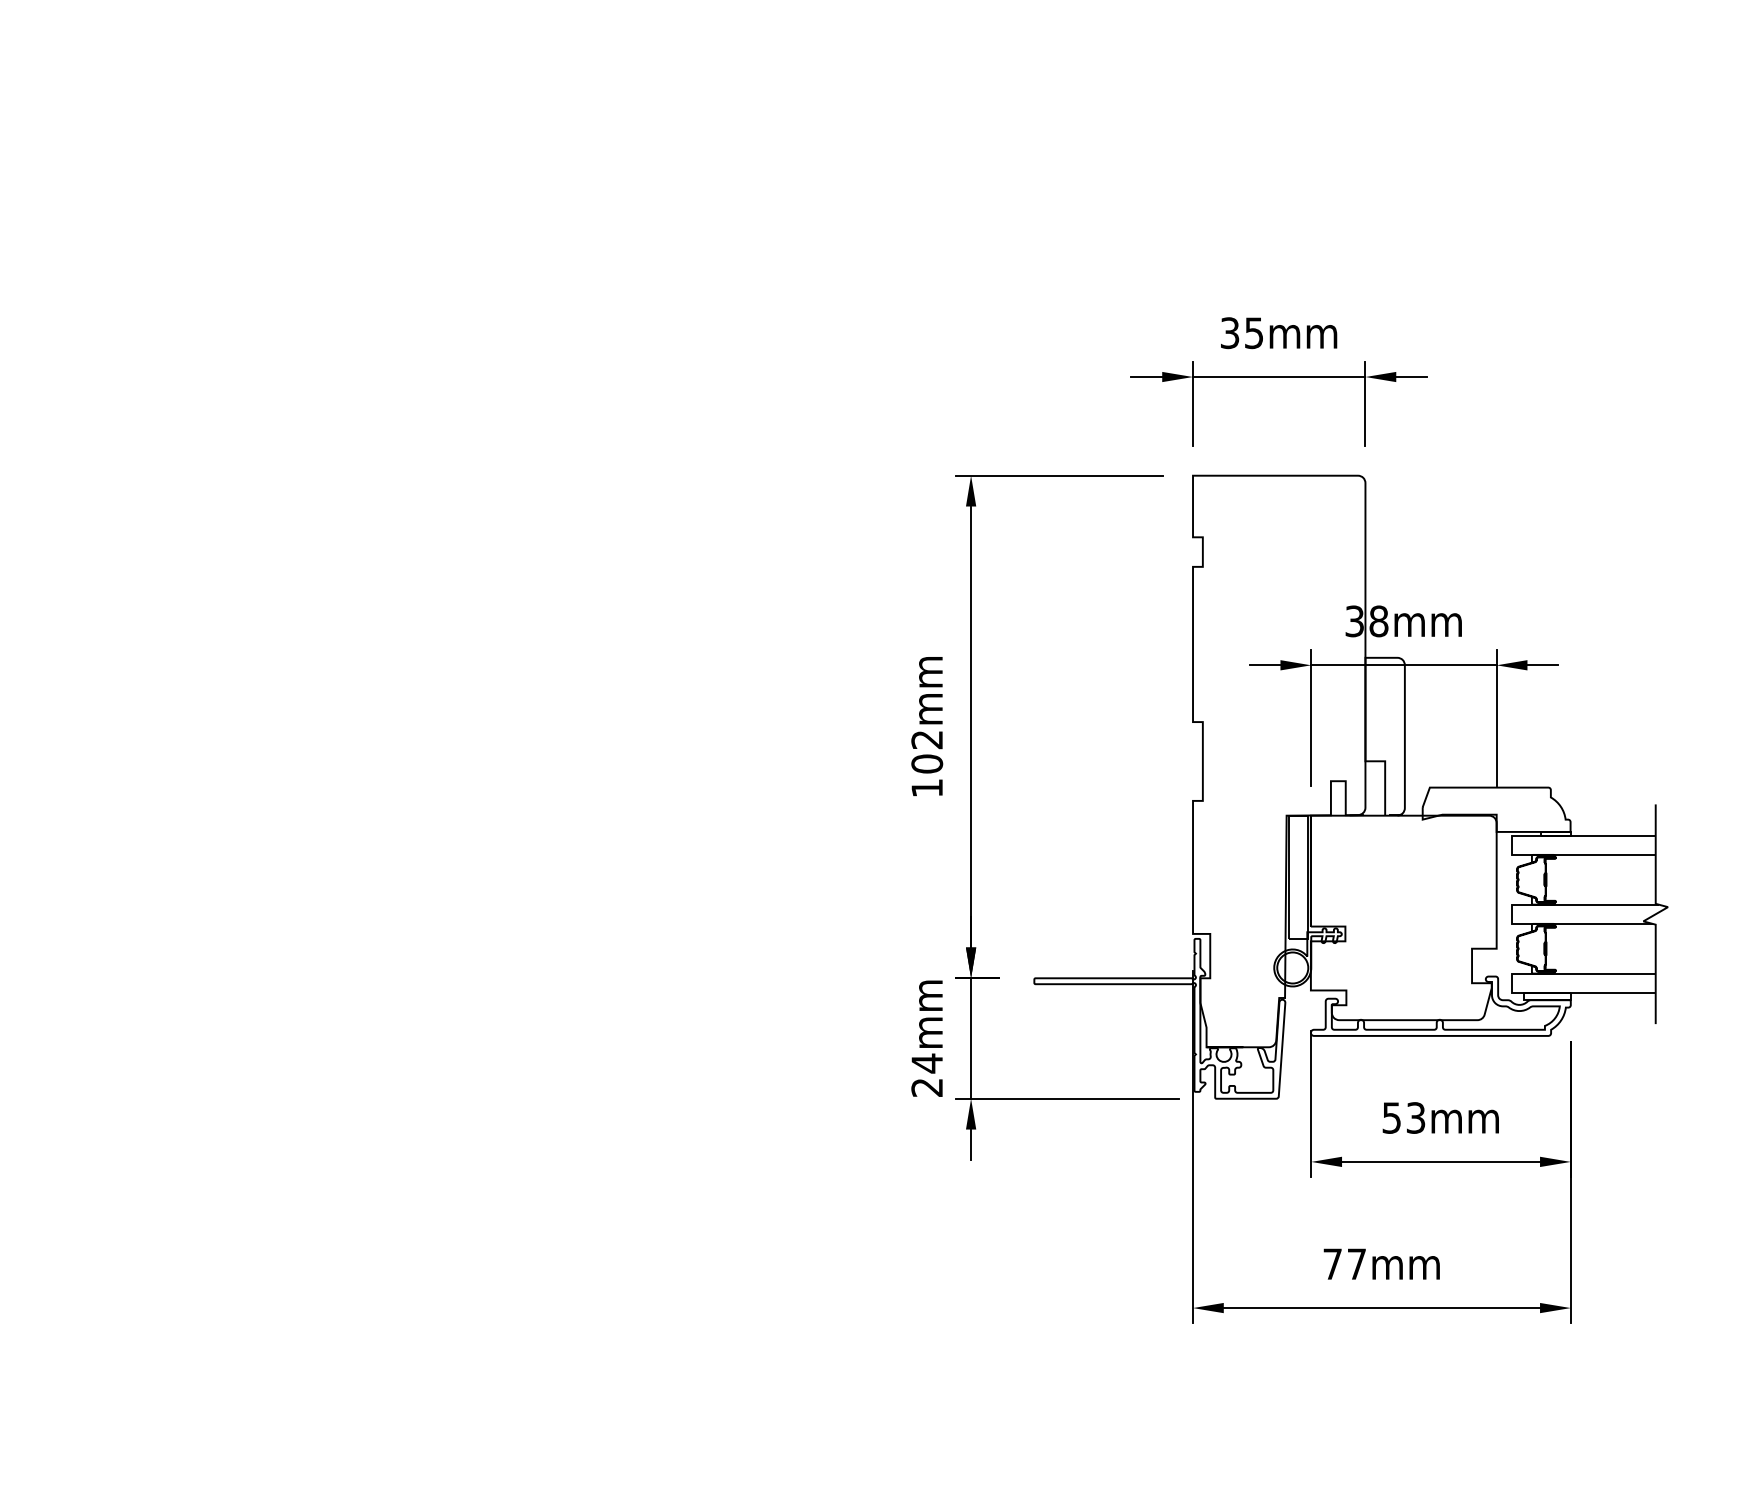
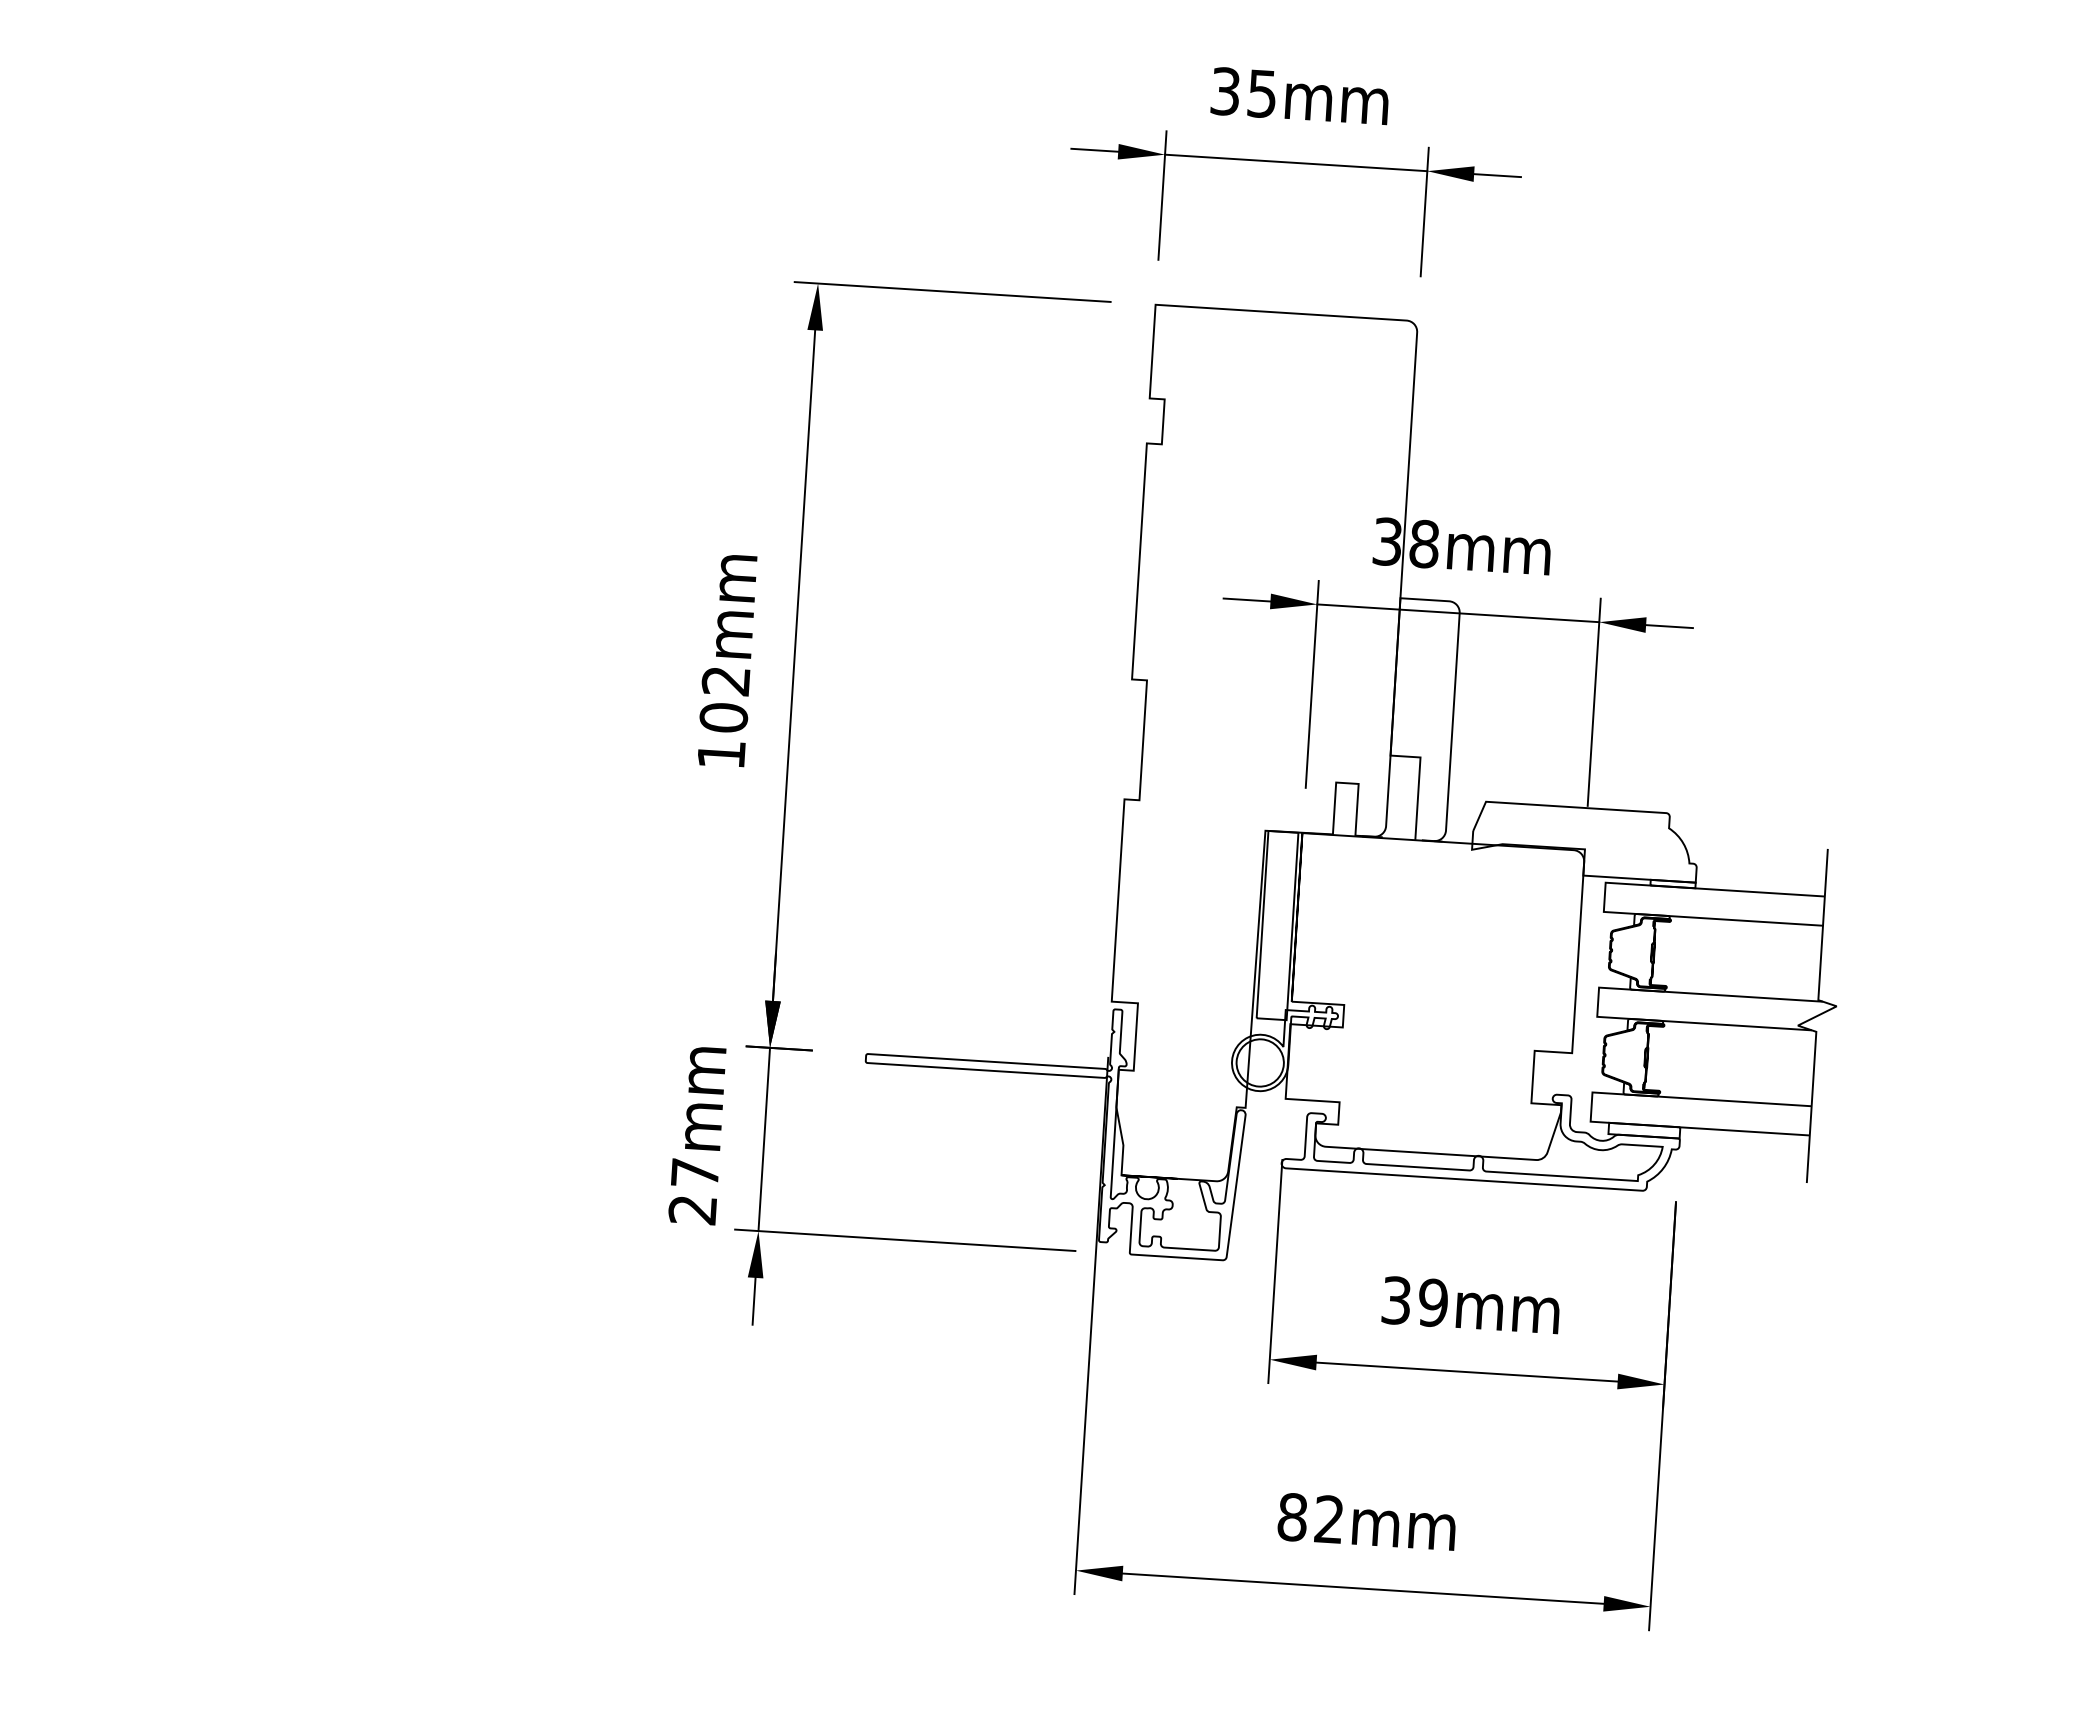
text: (926, 1063) -> (694, 1173), 24mm -> 27mm
text: (1404, 1117) -> (1415, 1301), 53mm -> 39mm
text: (1344, 1264) -> (1310, 1518), 77mm -> 82mm

